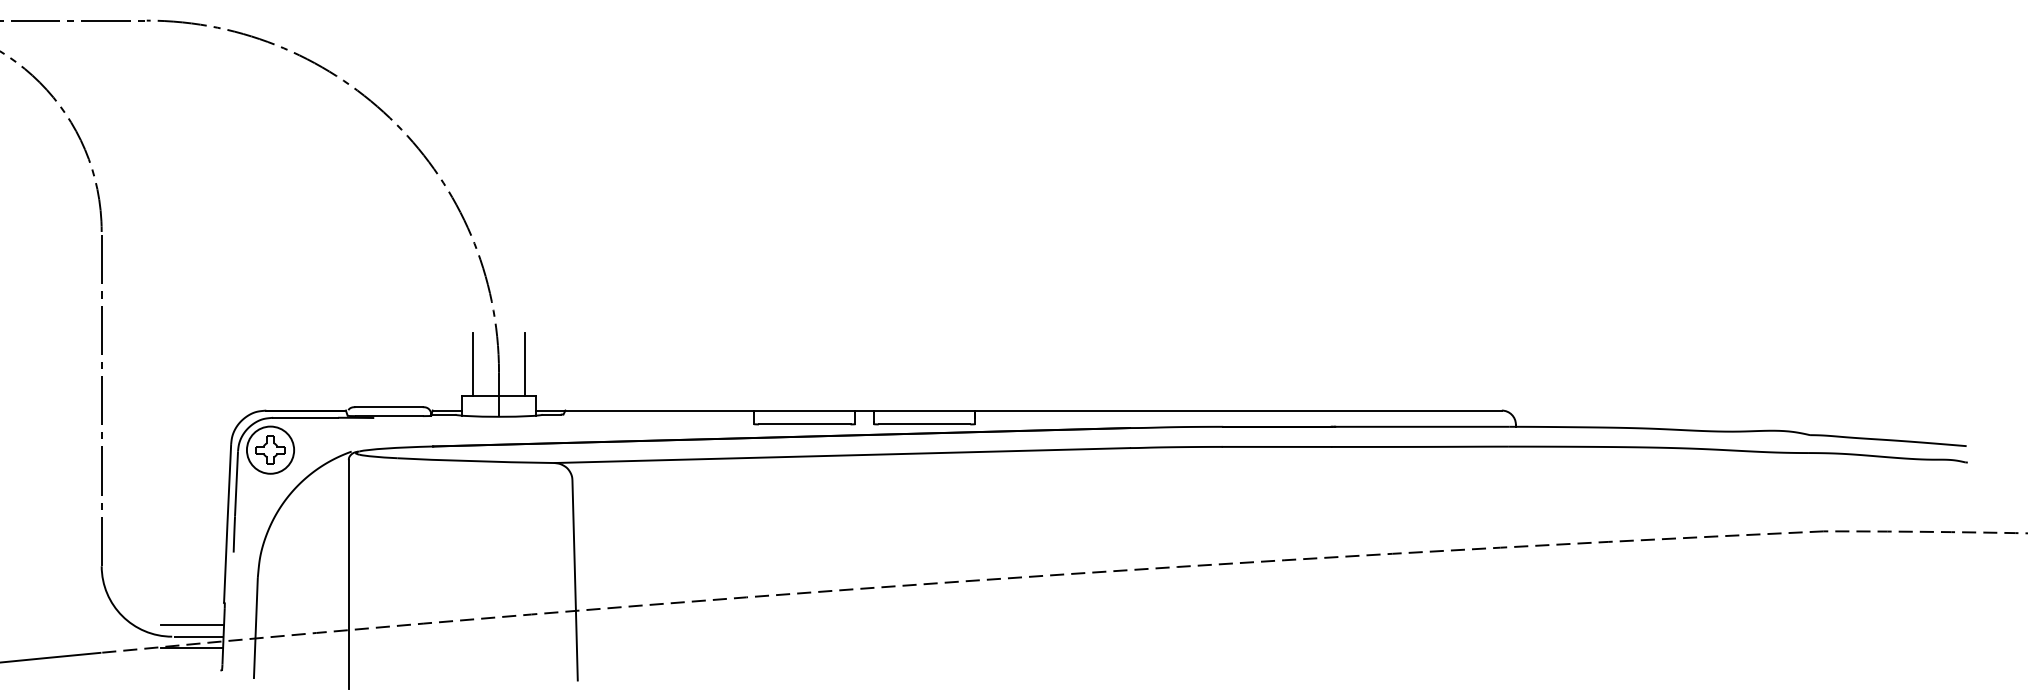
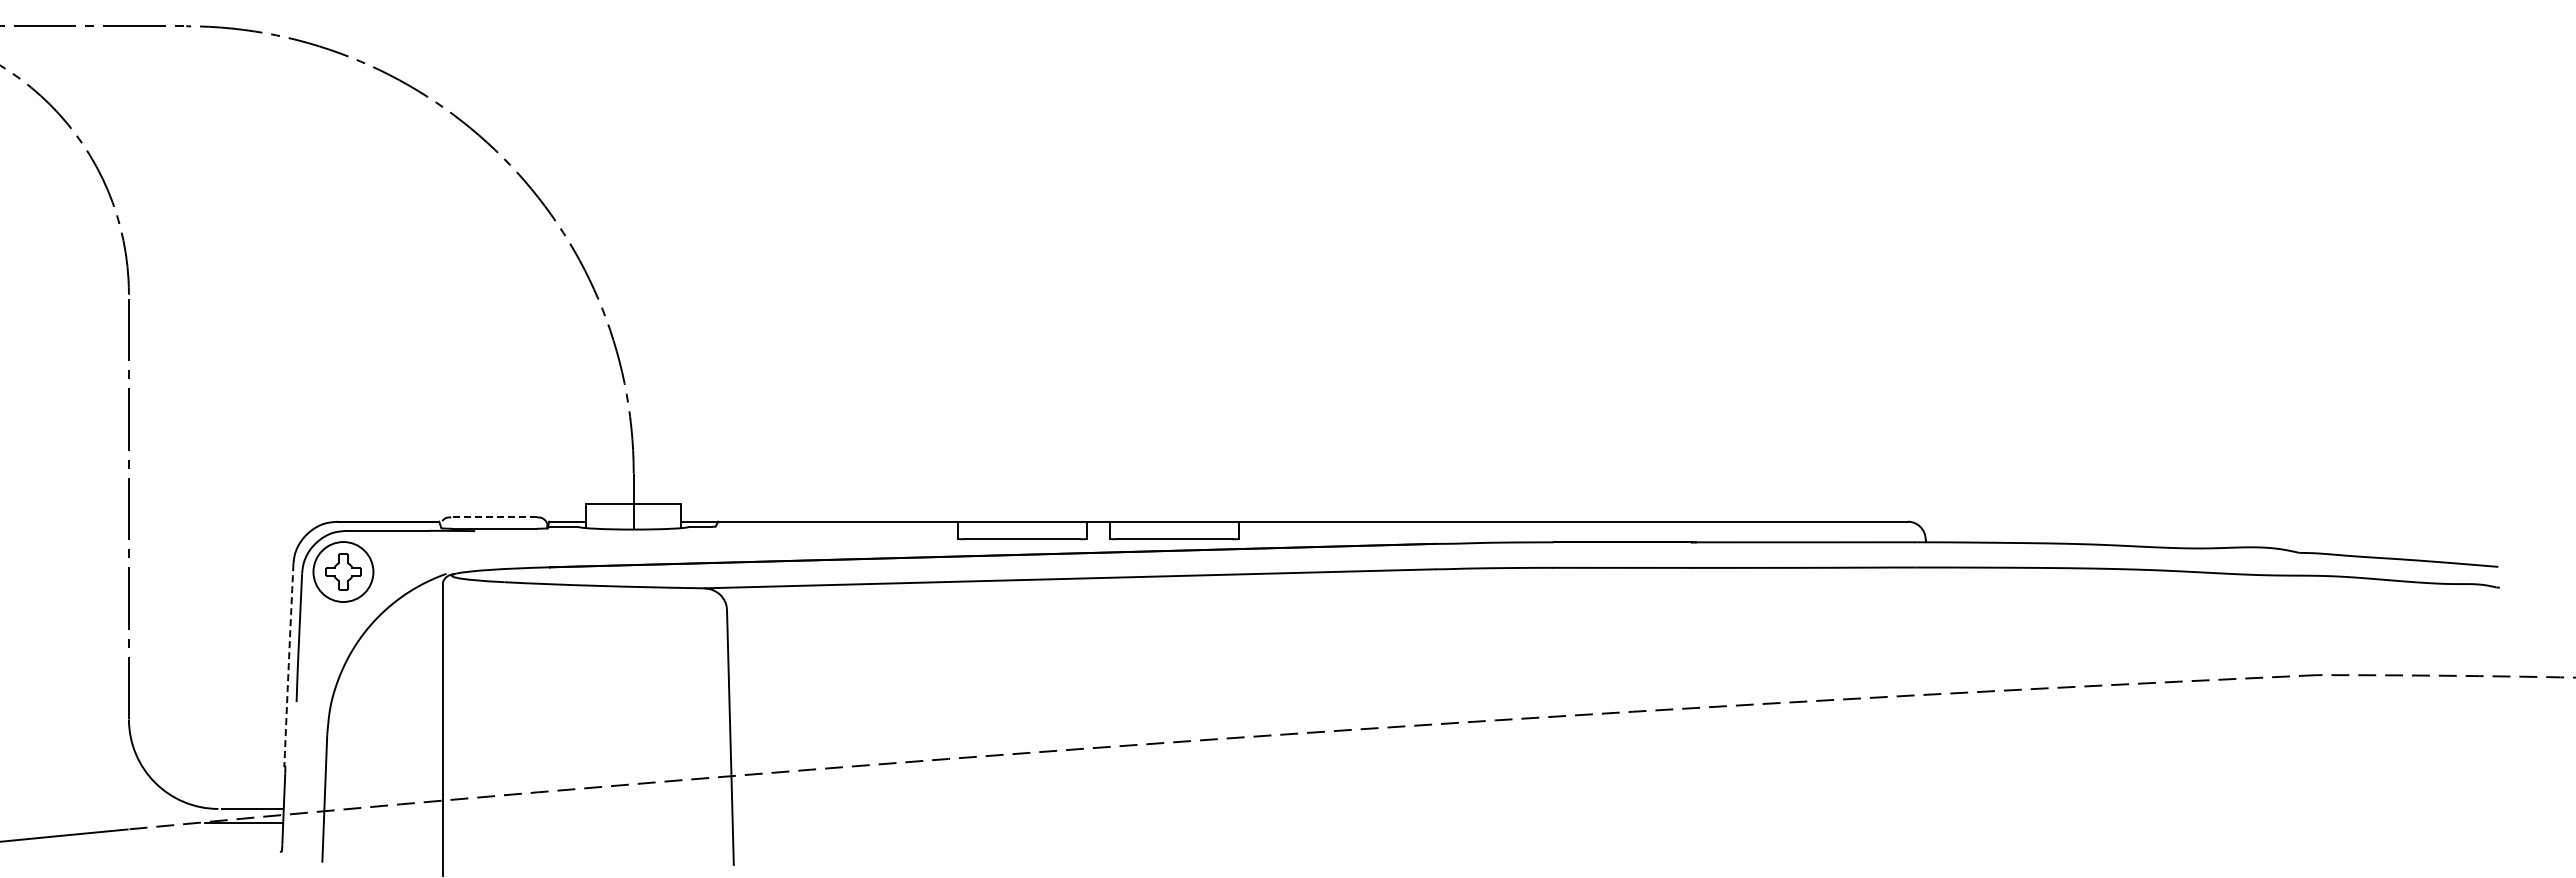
line: (473, 364) -> (601, 463), removed
line: (524, 364) -> (666, 463), removed
line: (389, 407) -> (494, 517), solid -> dashed
arc: (227, 523) -> (288, 665), solid -> dashed
line: (192, 625) -> (244, 794), removed

